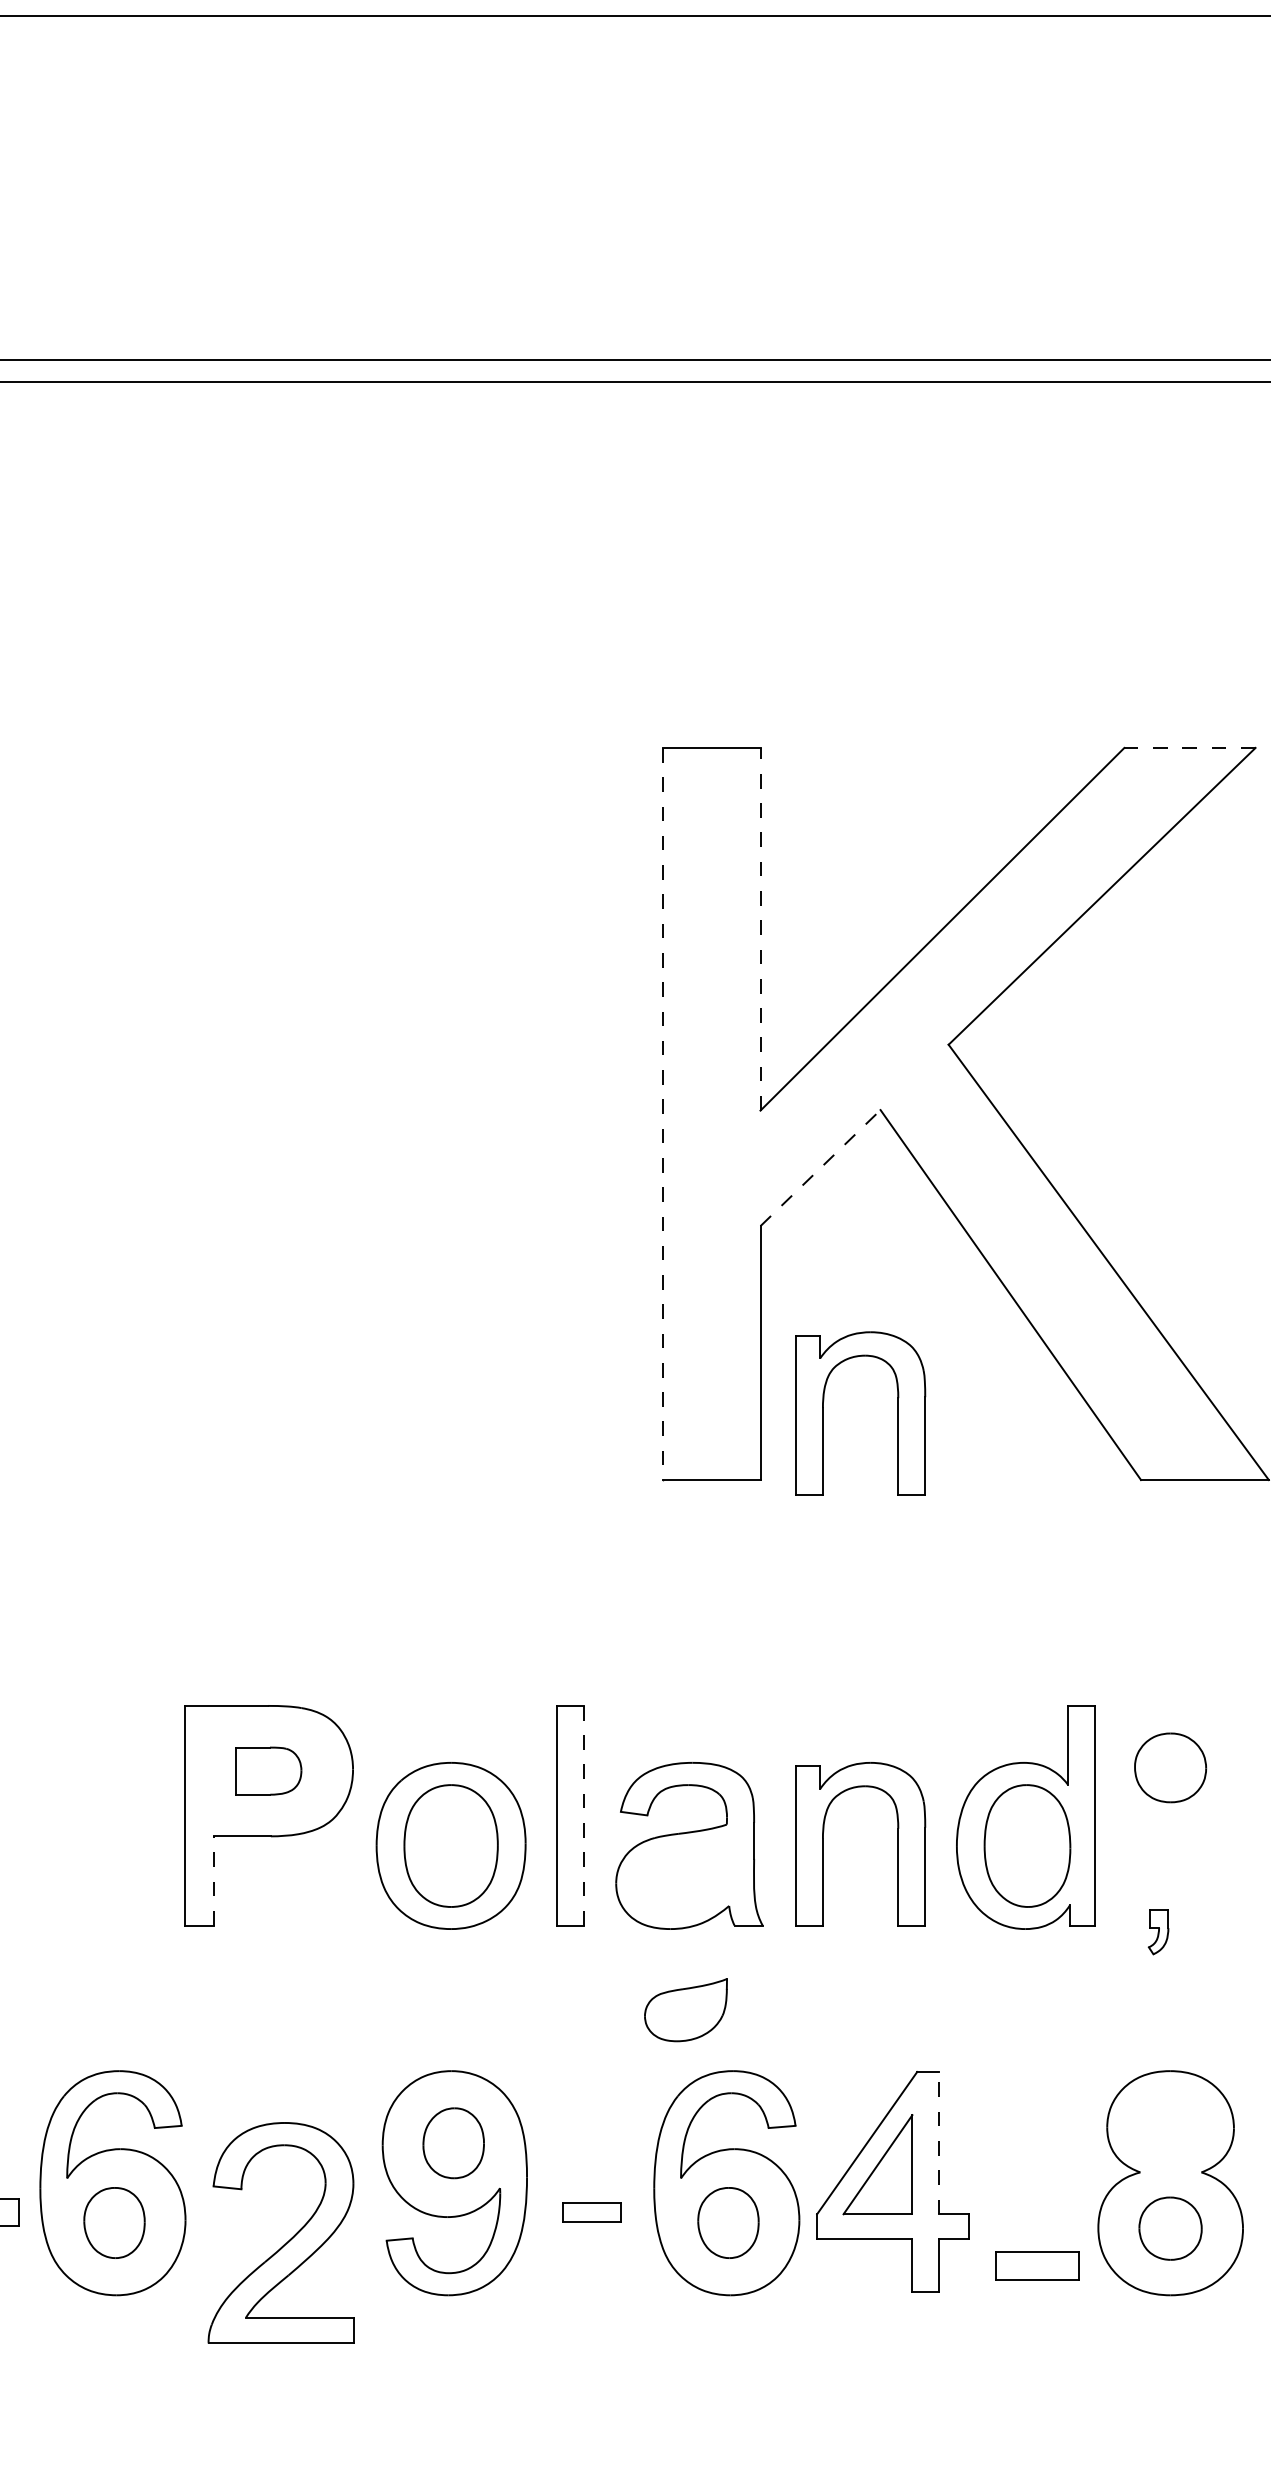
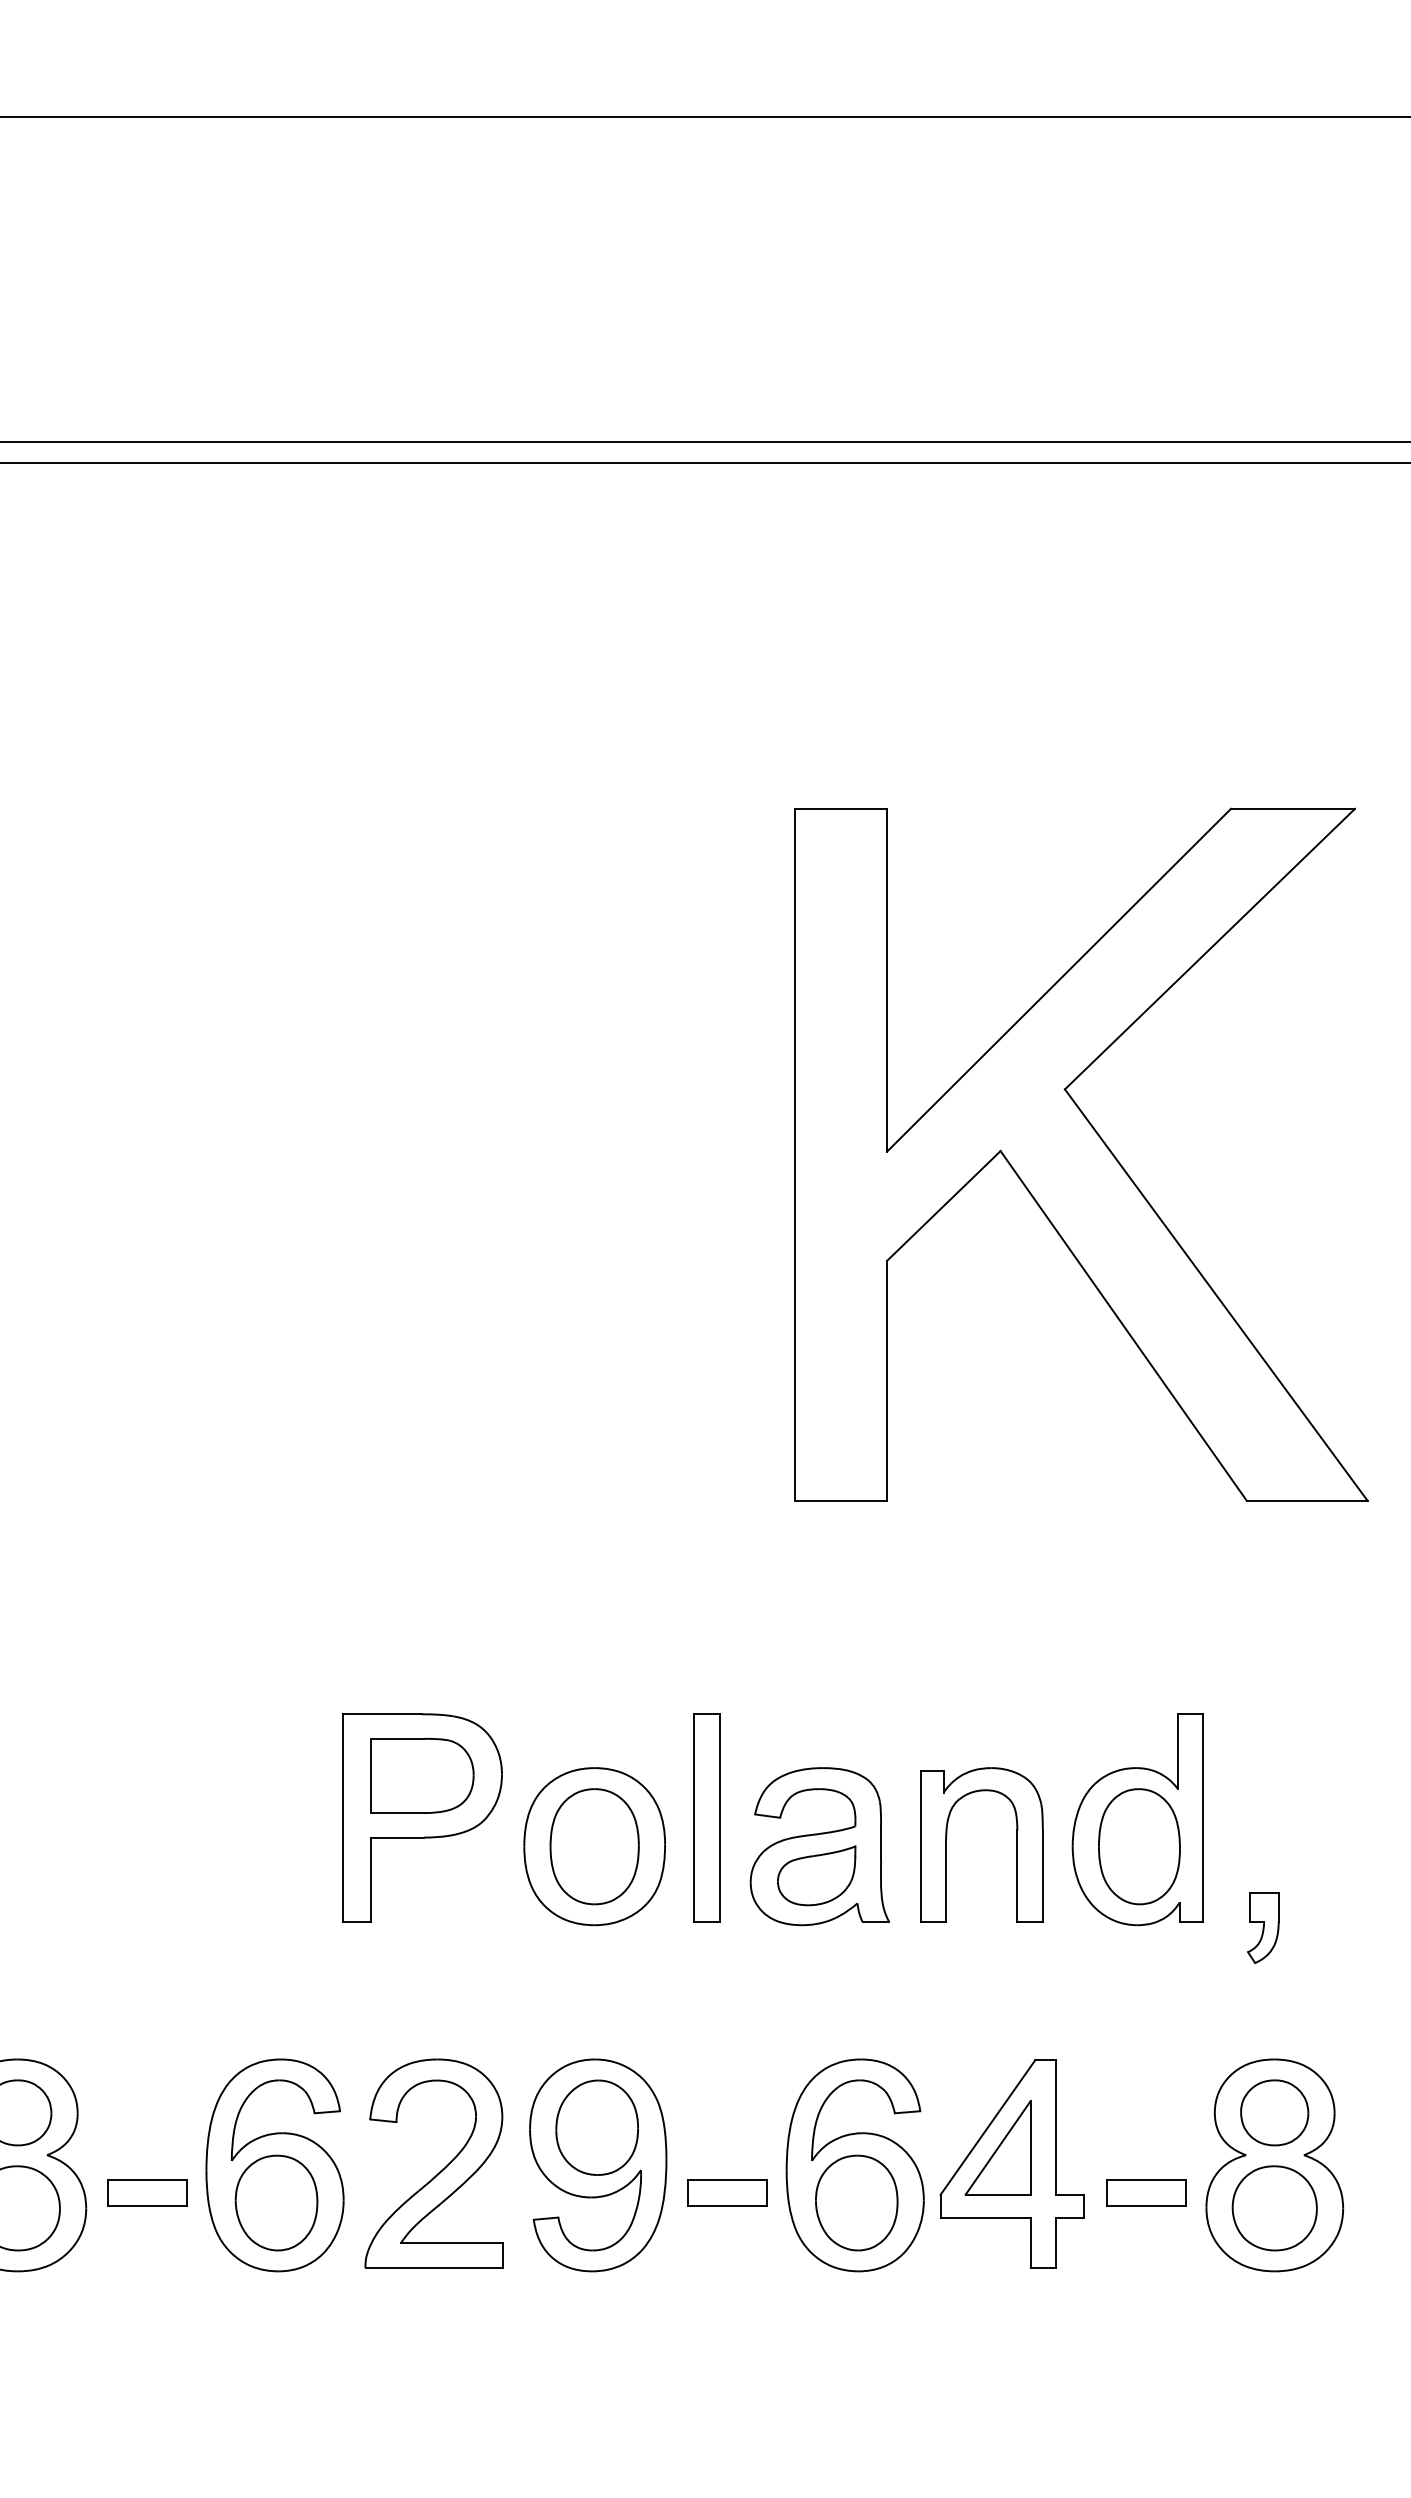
line: (1189, 747) -> (1292, 808), dashed -> solid
line: (760, 928) -> (887, 979), dashed -> solid
line: (663, 1113) -> (795, 1154), dashed -> solid
line: (820, 1167) -> (943, 1205), dashed -> solid
part: (824, 1404) -> (947, 1429), removed
part: (1170, 1767) -> (1274, 2112), moved
part: (268, 1770) -> (422, 1775), size x1.67
line: (583, 1816) -> (719, 1818), dashed -> solid
line: (213, 1880) -> (370, 1879), dashed -> solid
part: (1158, 1931) -> (1263, 1927), size x1.67
part: (685, 2009) -> (816, 1875), moved
part: (453, 2143) -> (596, 2127), size x1.43
line: (939, 2143) -> (1056, 2127), dashed -> solid
part: (591, 2211) -> (727, 2192), size x1.43
part: (114, 2222) -> (276, 2202), size x1.43
part: (728, 2222) -> (856, 2202), size x1.43
part: (1170, 2228) -> (1274, 2208), size x1.43
part: (287, 2240) -> (440, 2170), moved
part: (1037, 2265) -> (1146, 2192), moved

